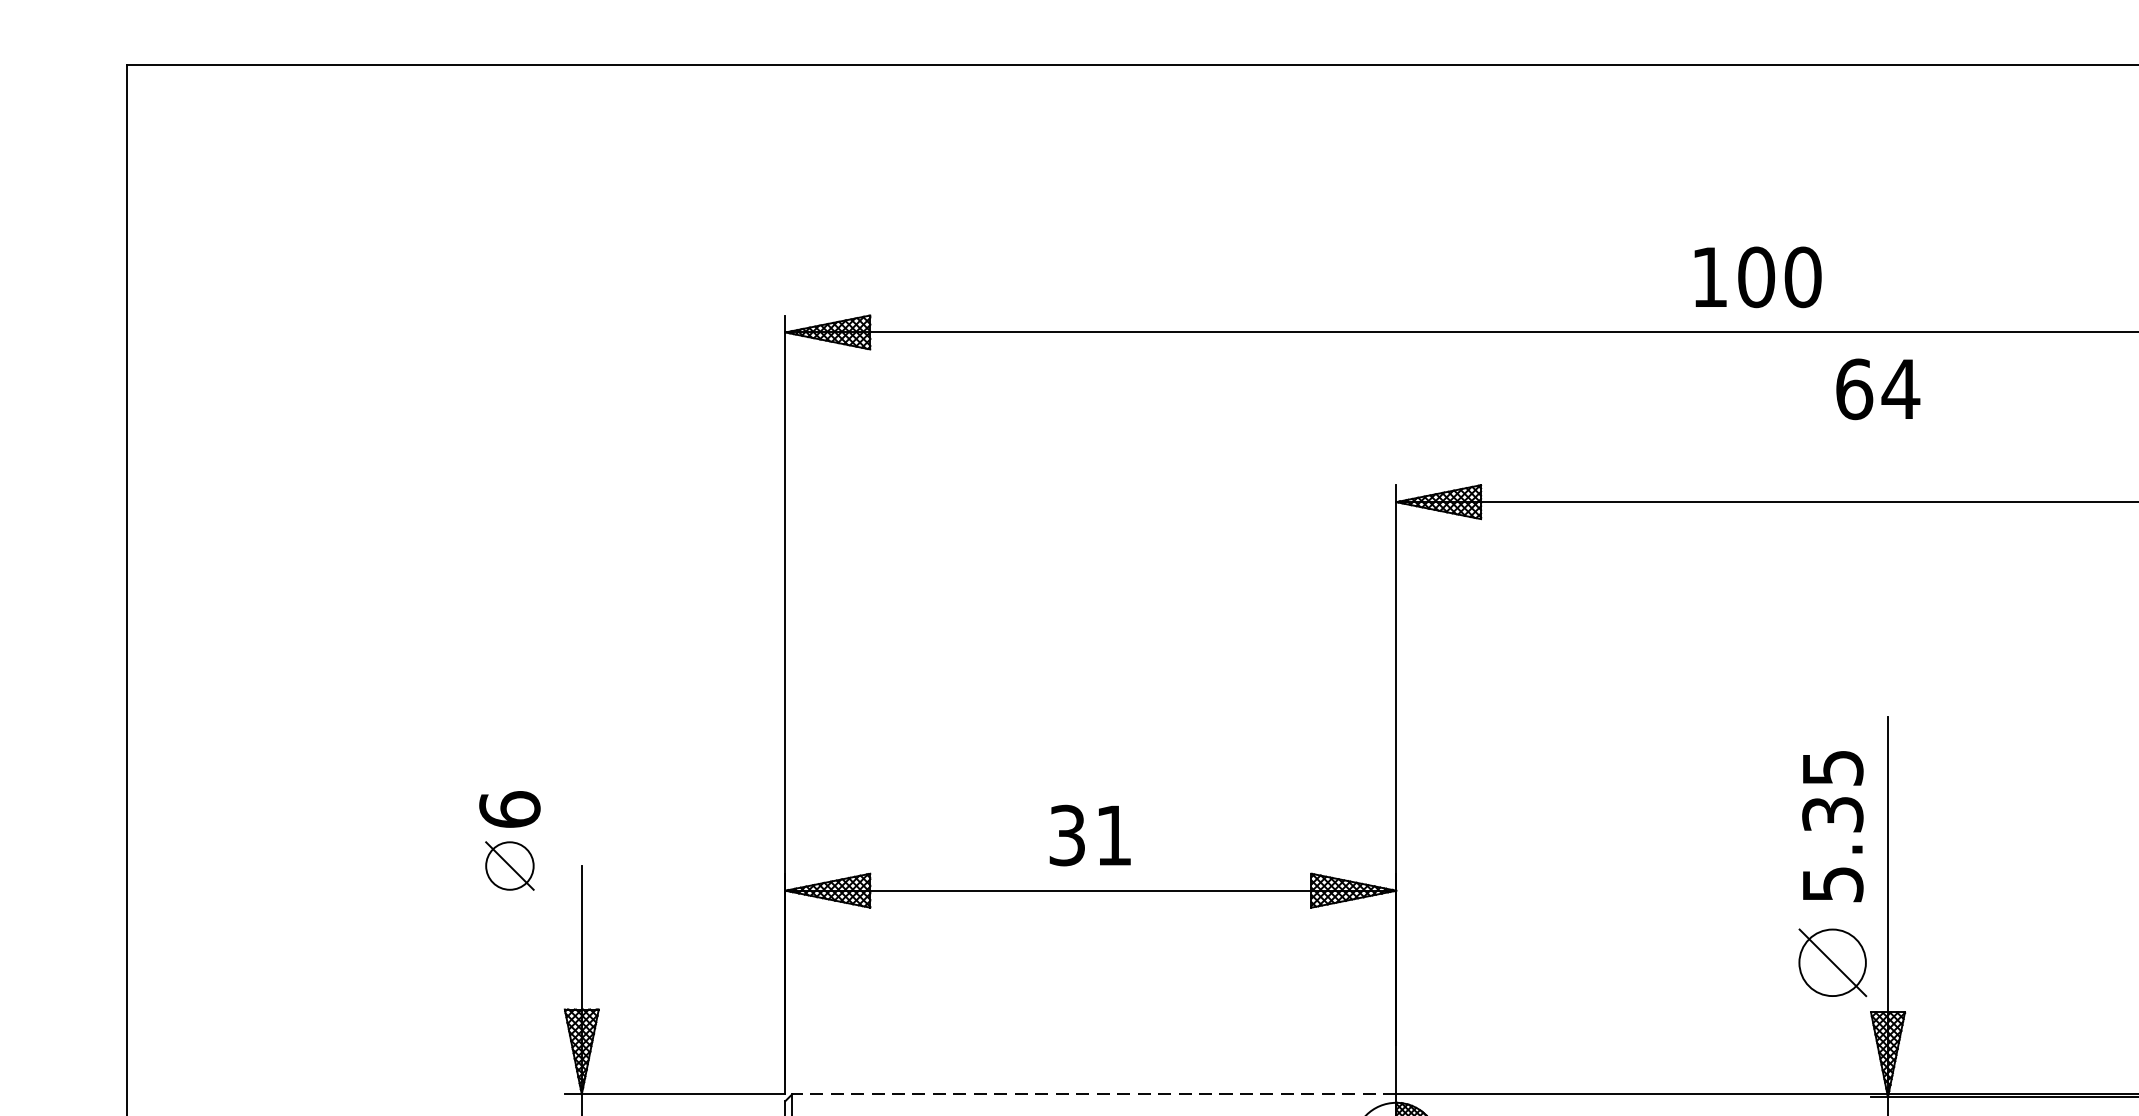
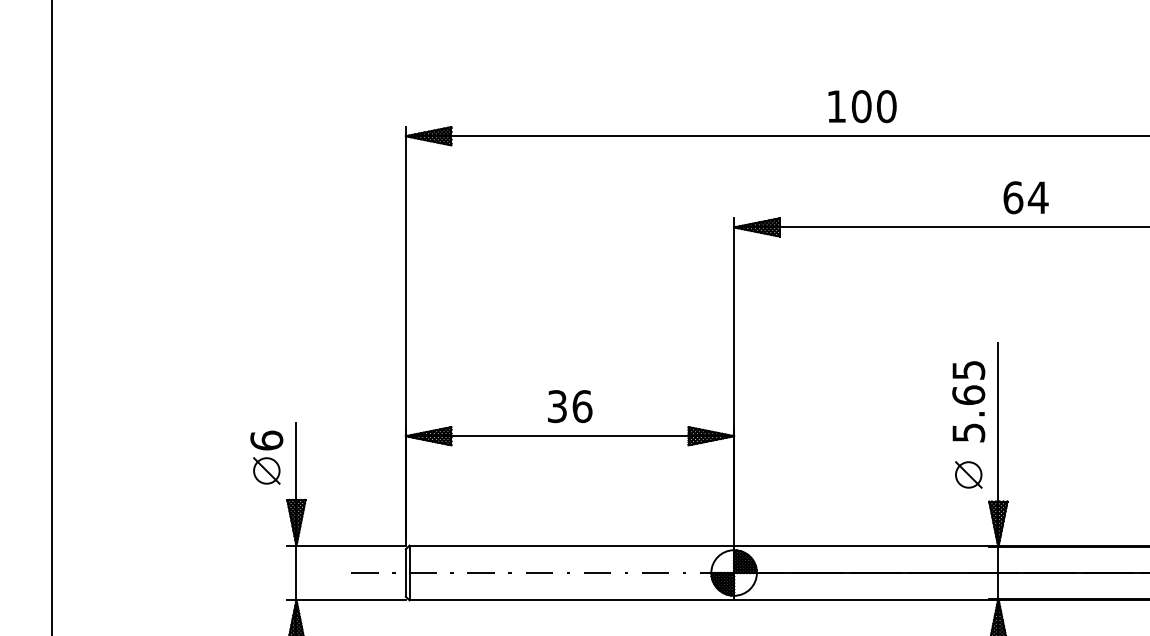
text: (1757, 277) -> (862, 106), moved
text: (1877, 388) -> (1025, 197), moved
text: (1832, 813) -> (968, 394), 5.35 -> 5.65
text: (1114, 835) -> (582, 406), 31 -> 36
part: (509, 840) -> (266, 457), moved
part: (1832, 961) -> (968, 474), size x0.71
line: (1093, 1094) -> (571, 545), dashed -> solid

